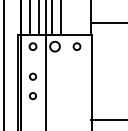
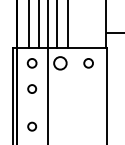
circle: (32, 76) -> (31, 88), moved

